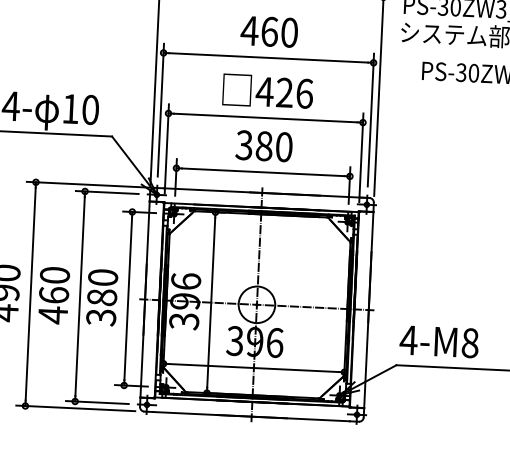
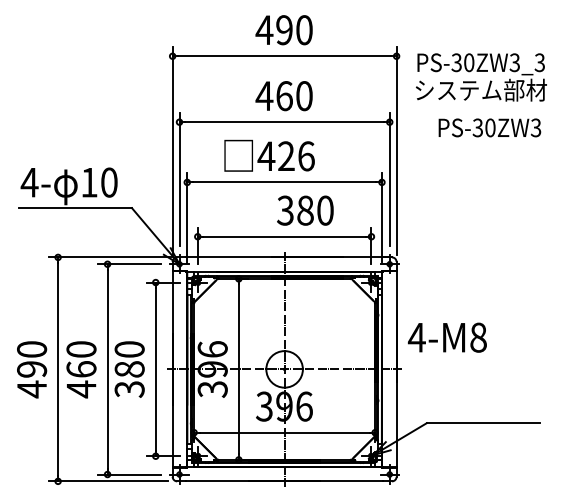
text: (267, 91) -> (269, 155), moved
text: (264, 146) -> (305, 210), moved
text: (439, 341) -> (447, 337), moved

